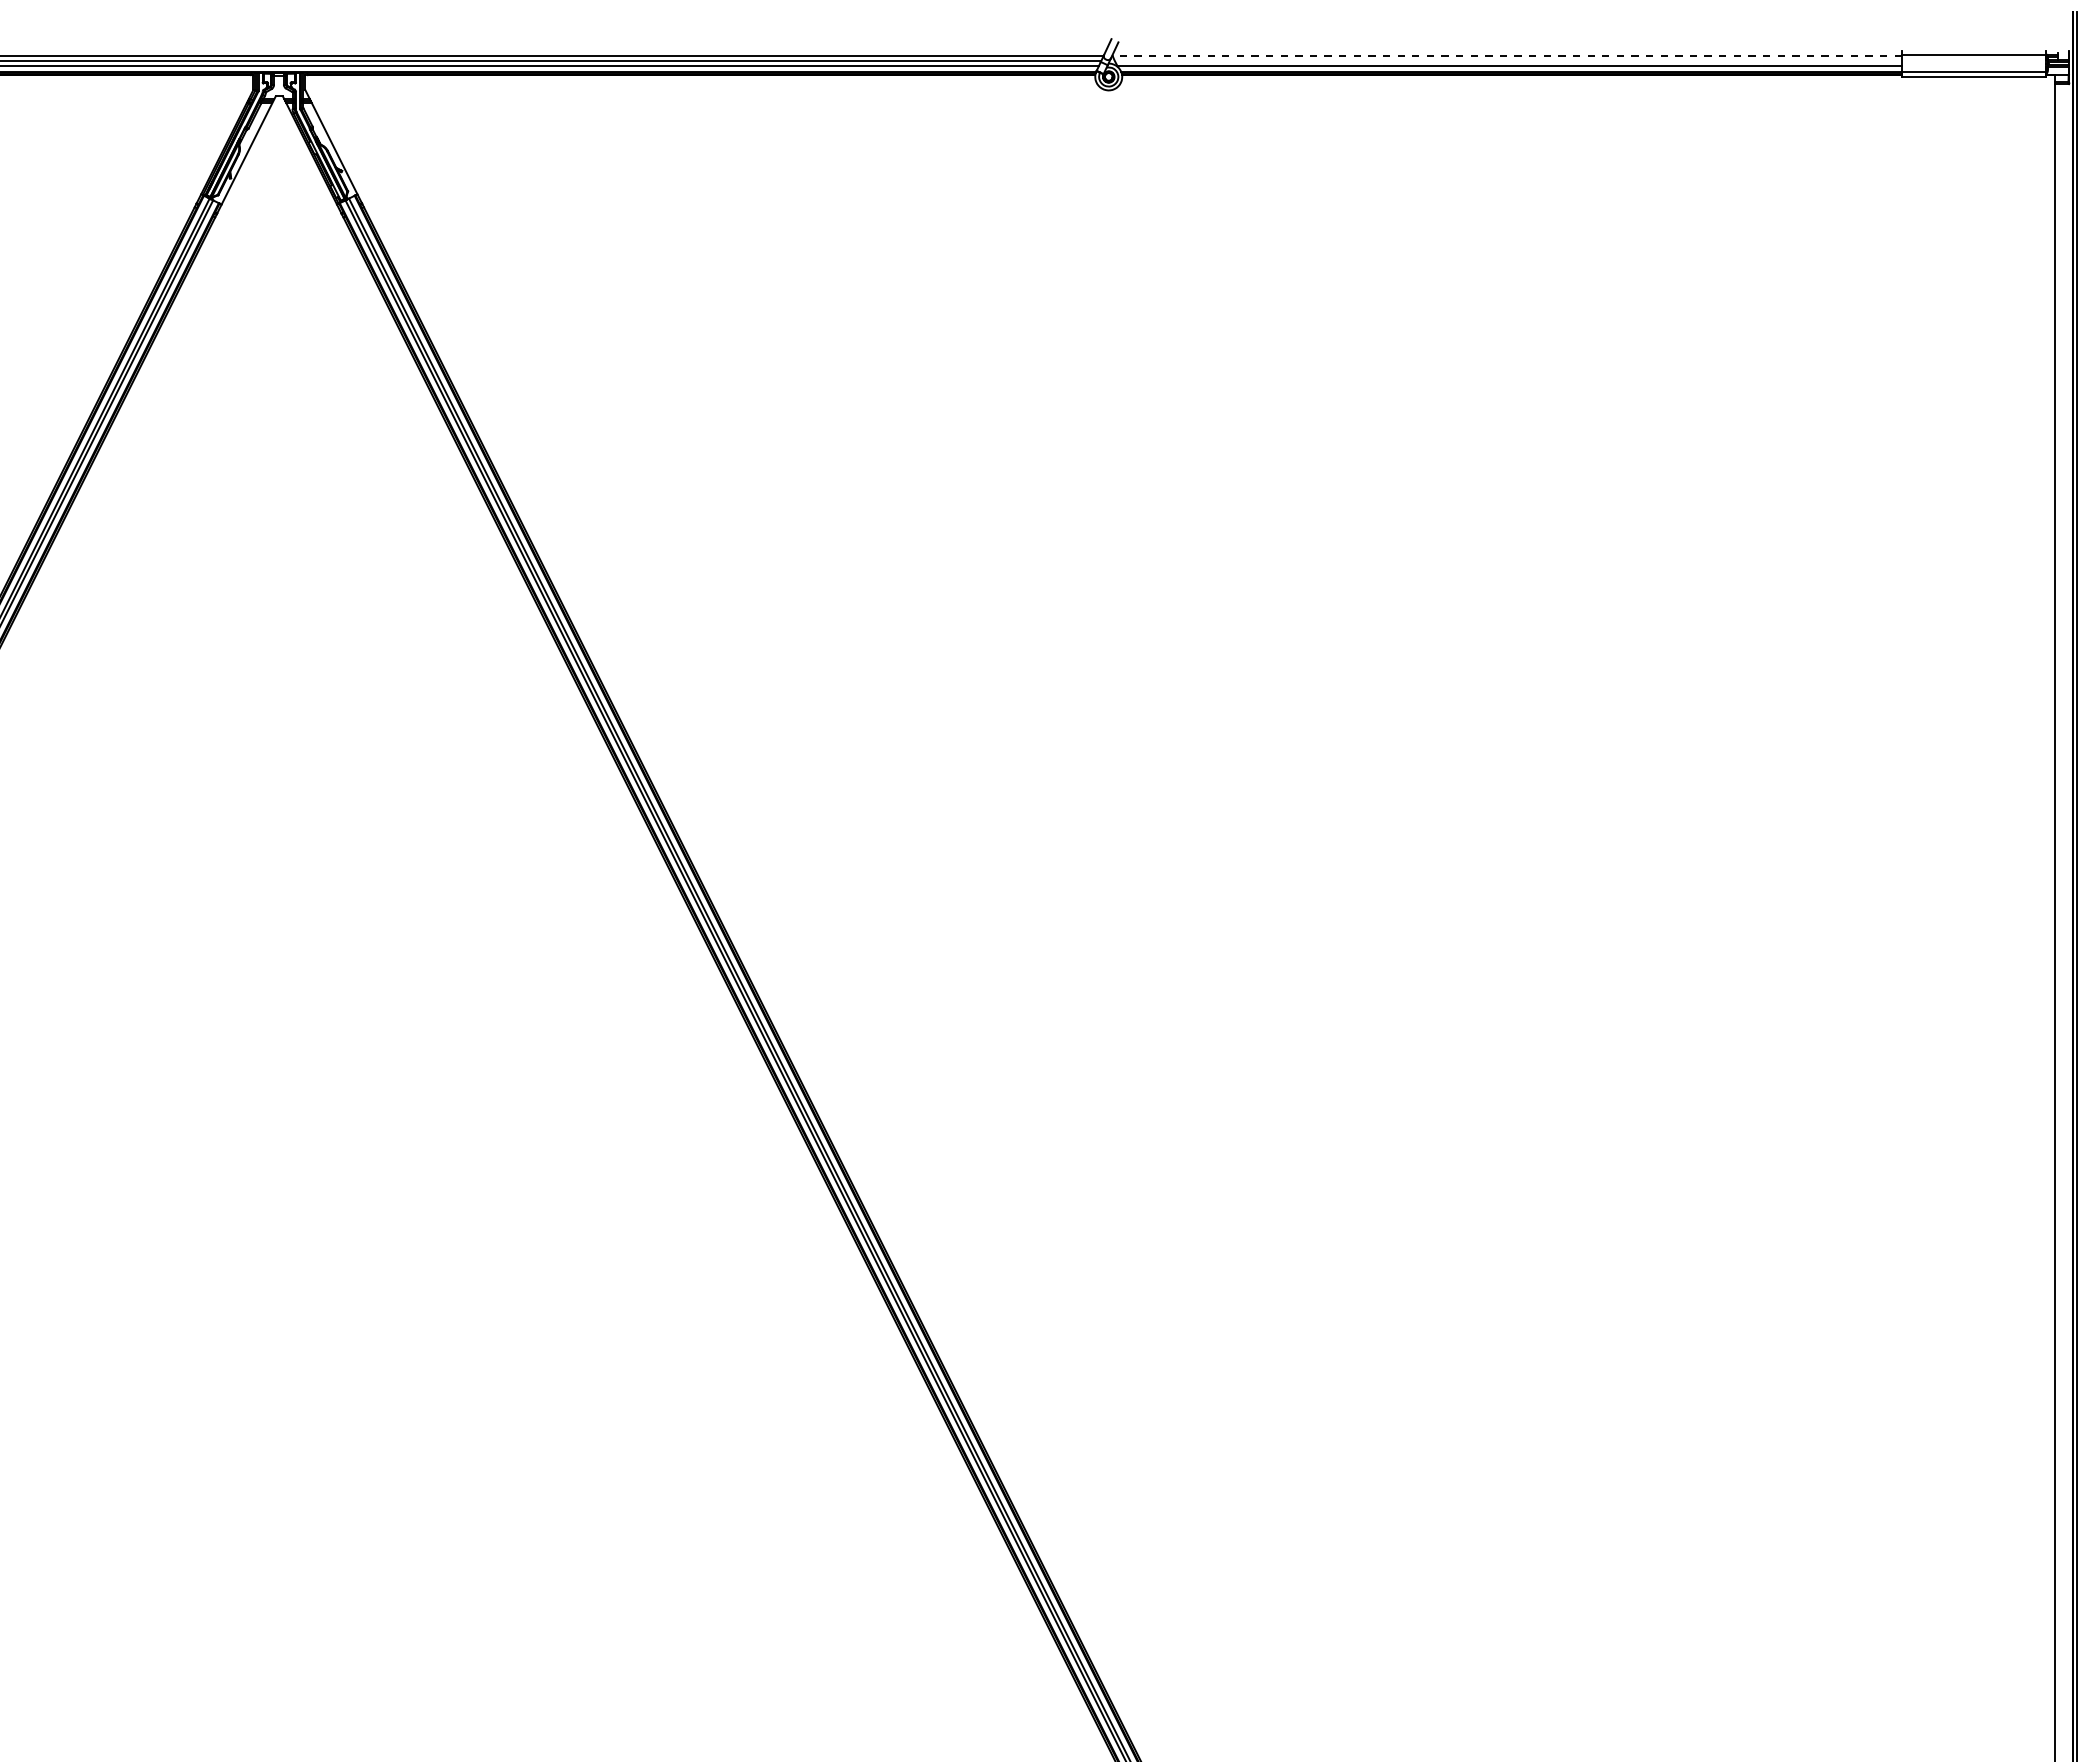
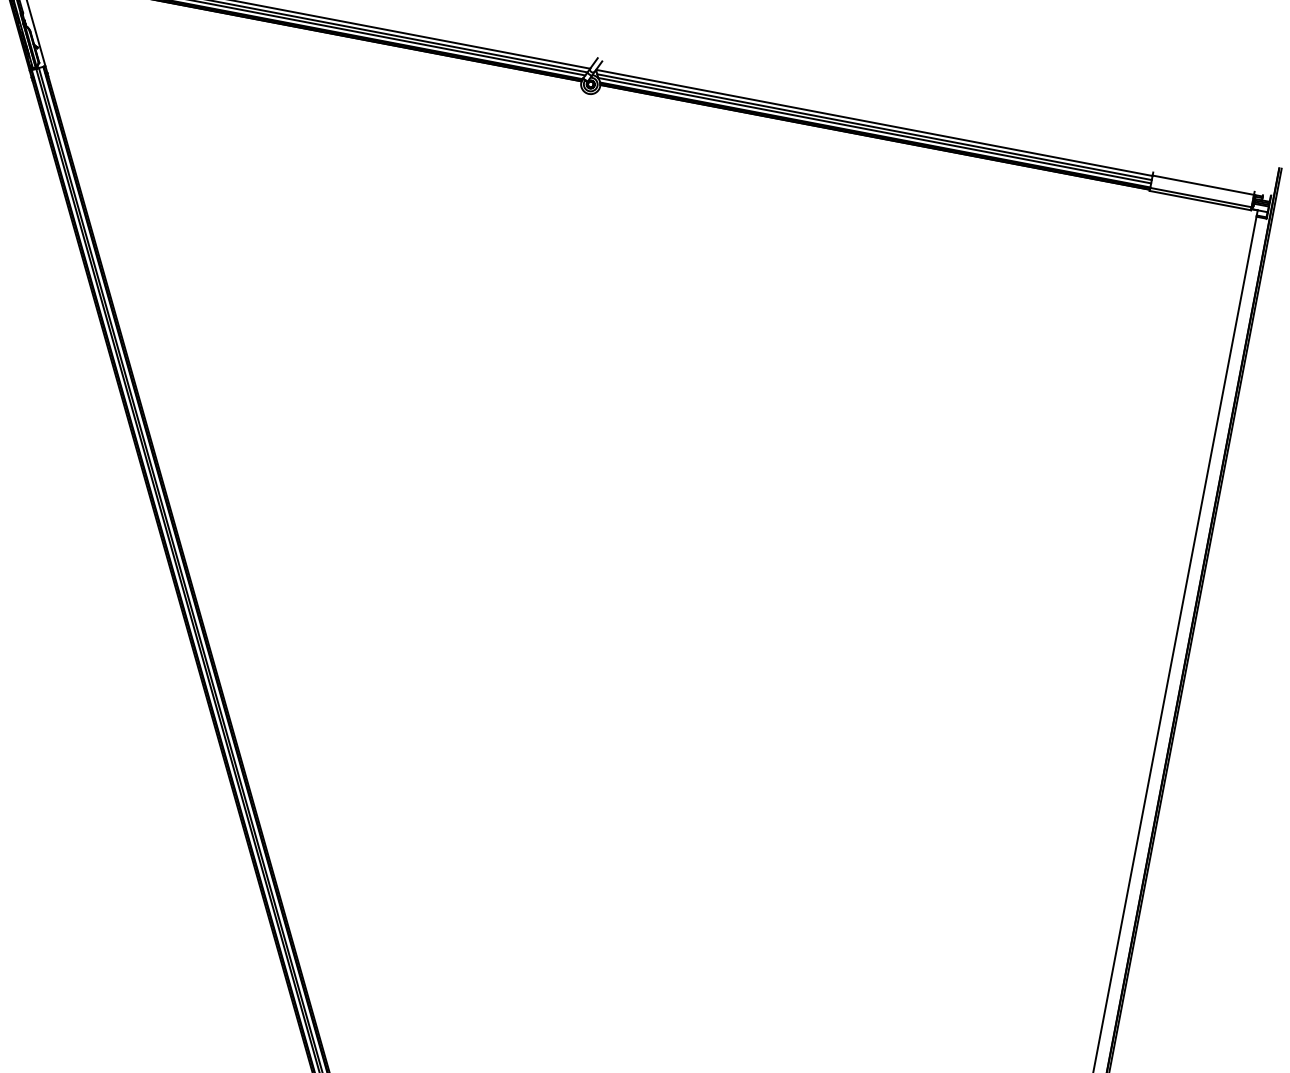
line: (1507, 55) -> (874, 122), dashed -> solid
line: (1507, 61) -> (873, 127), added

